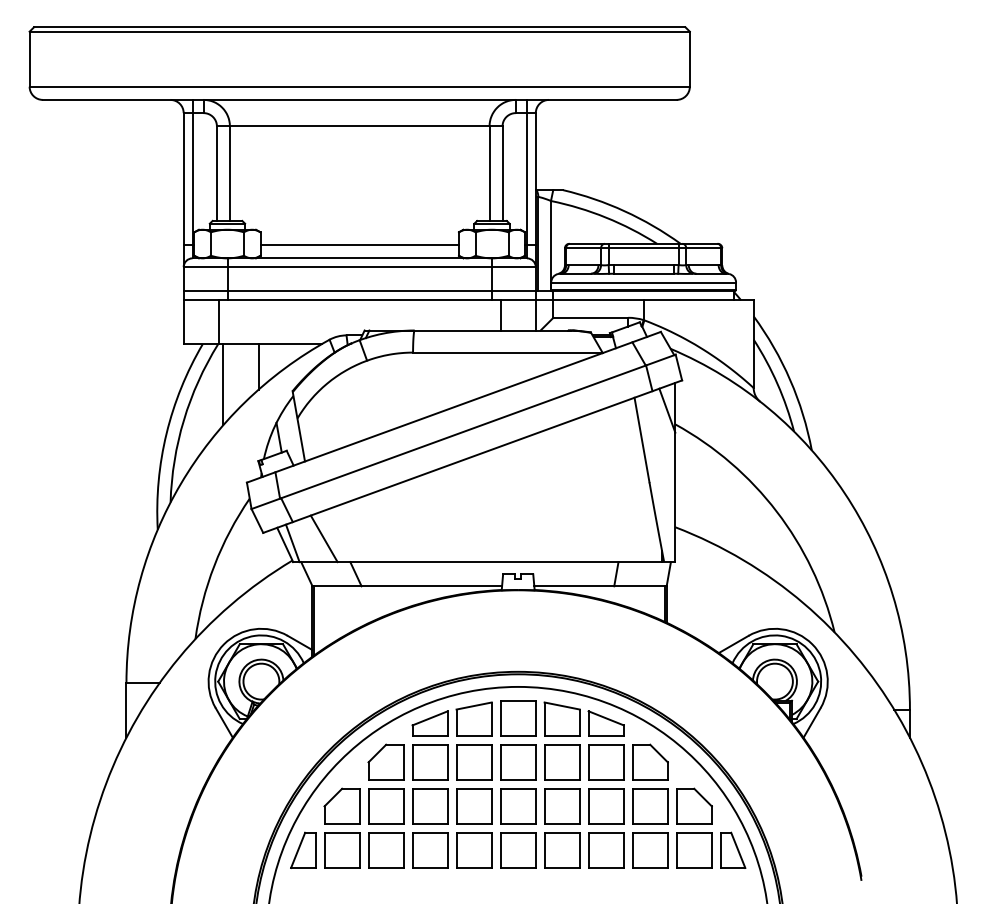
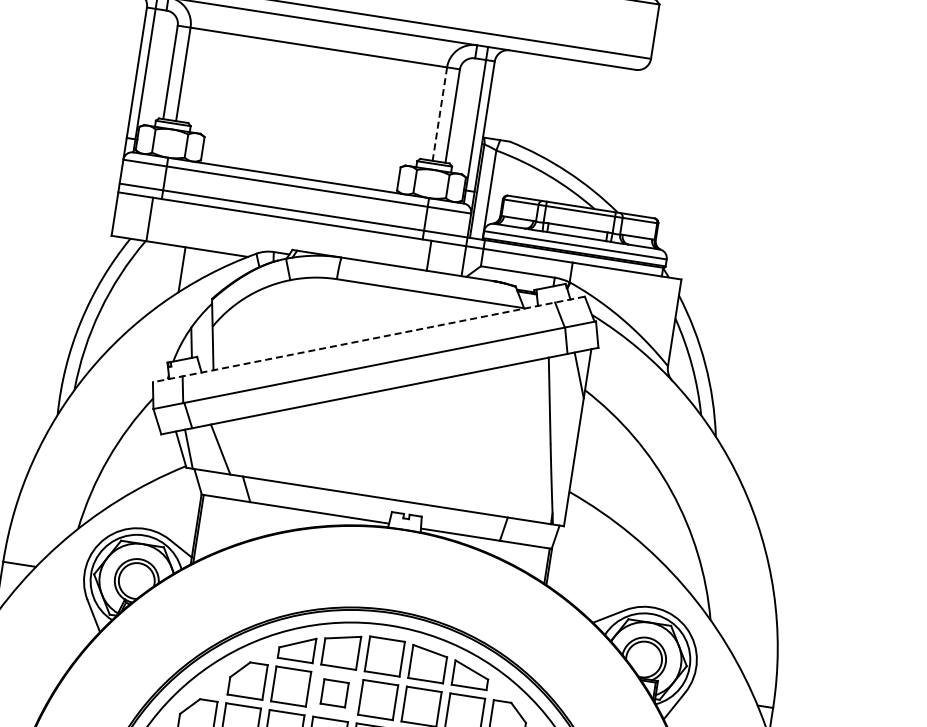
line: (489, 174) -> (439, 114), solid -> dashed
line: (359, 245) -> (300, 165), removed
line: (223, 384) -> (144, 281), removed
line: (453, 407) -> (368, 339), solid -> dashed
part: (474, 762) -> (334, 693), size x0.7

